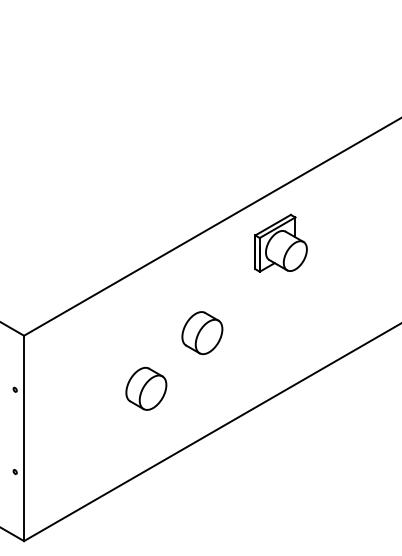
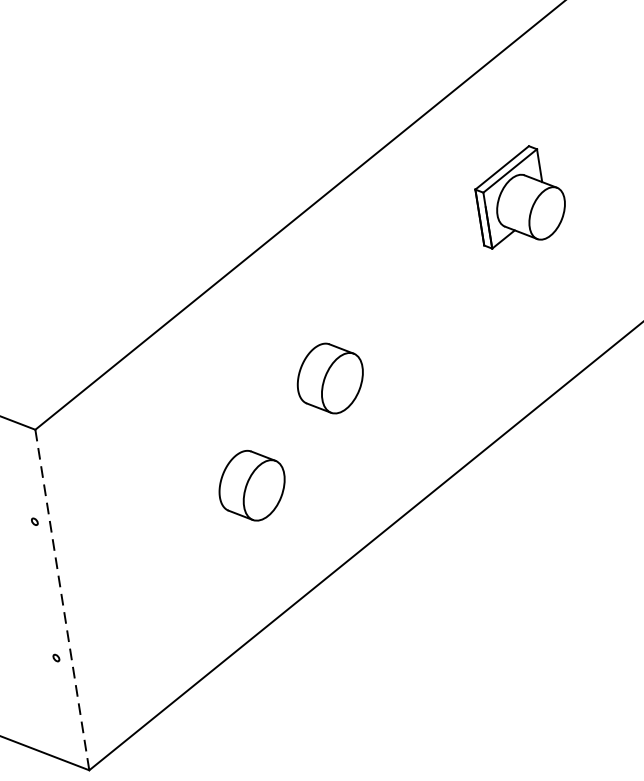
part: (280, 242) -> (518, 194), moved
line: (24, 438) -> (63, 600), solid -> dashed

